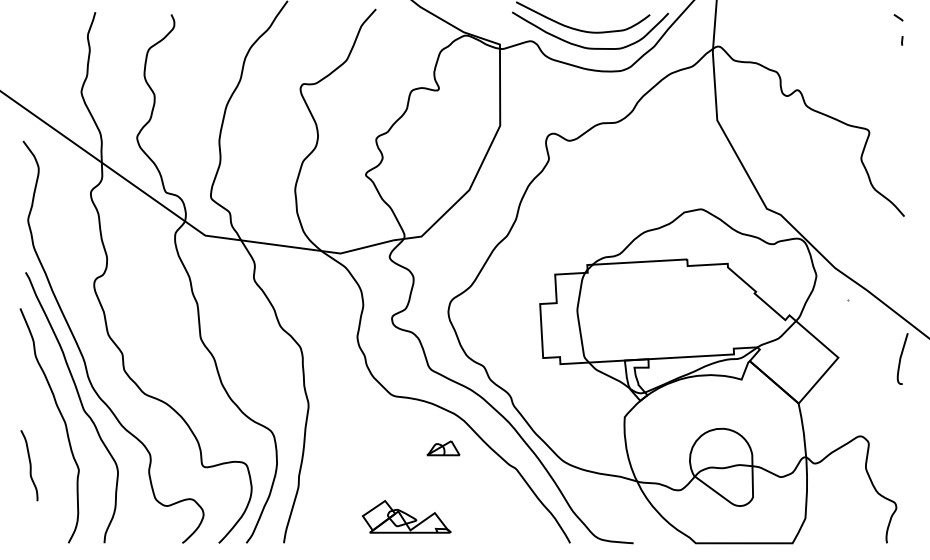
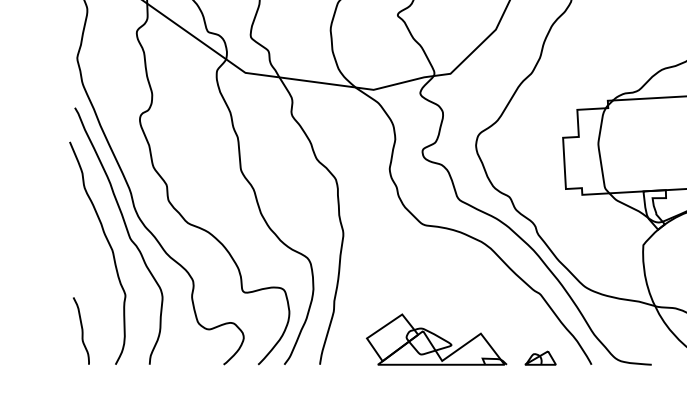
part: (443, 448) -> (540, 358), moved
curve: (29, 465) -> (81, 330), moved
part: (406, 516) -> (436, 339), size x1.67

